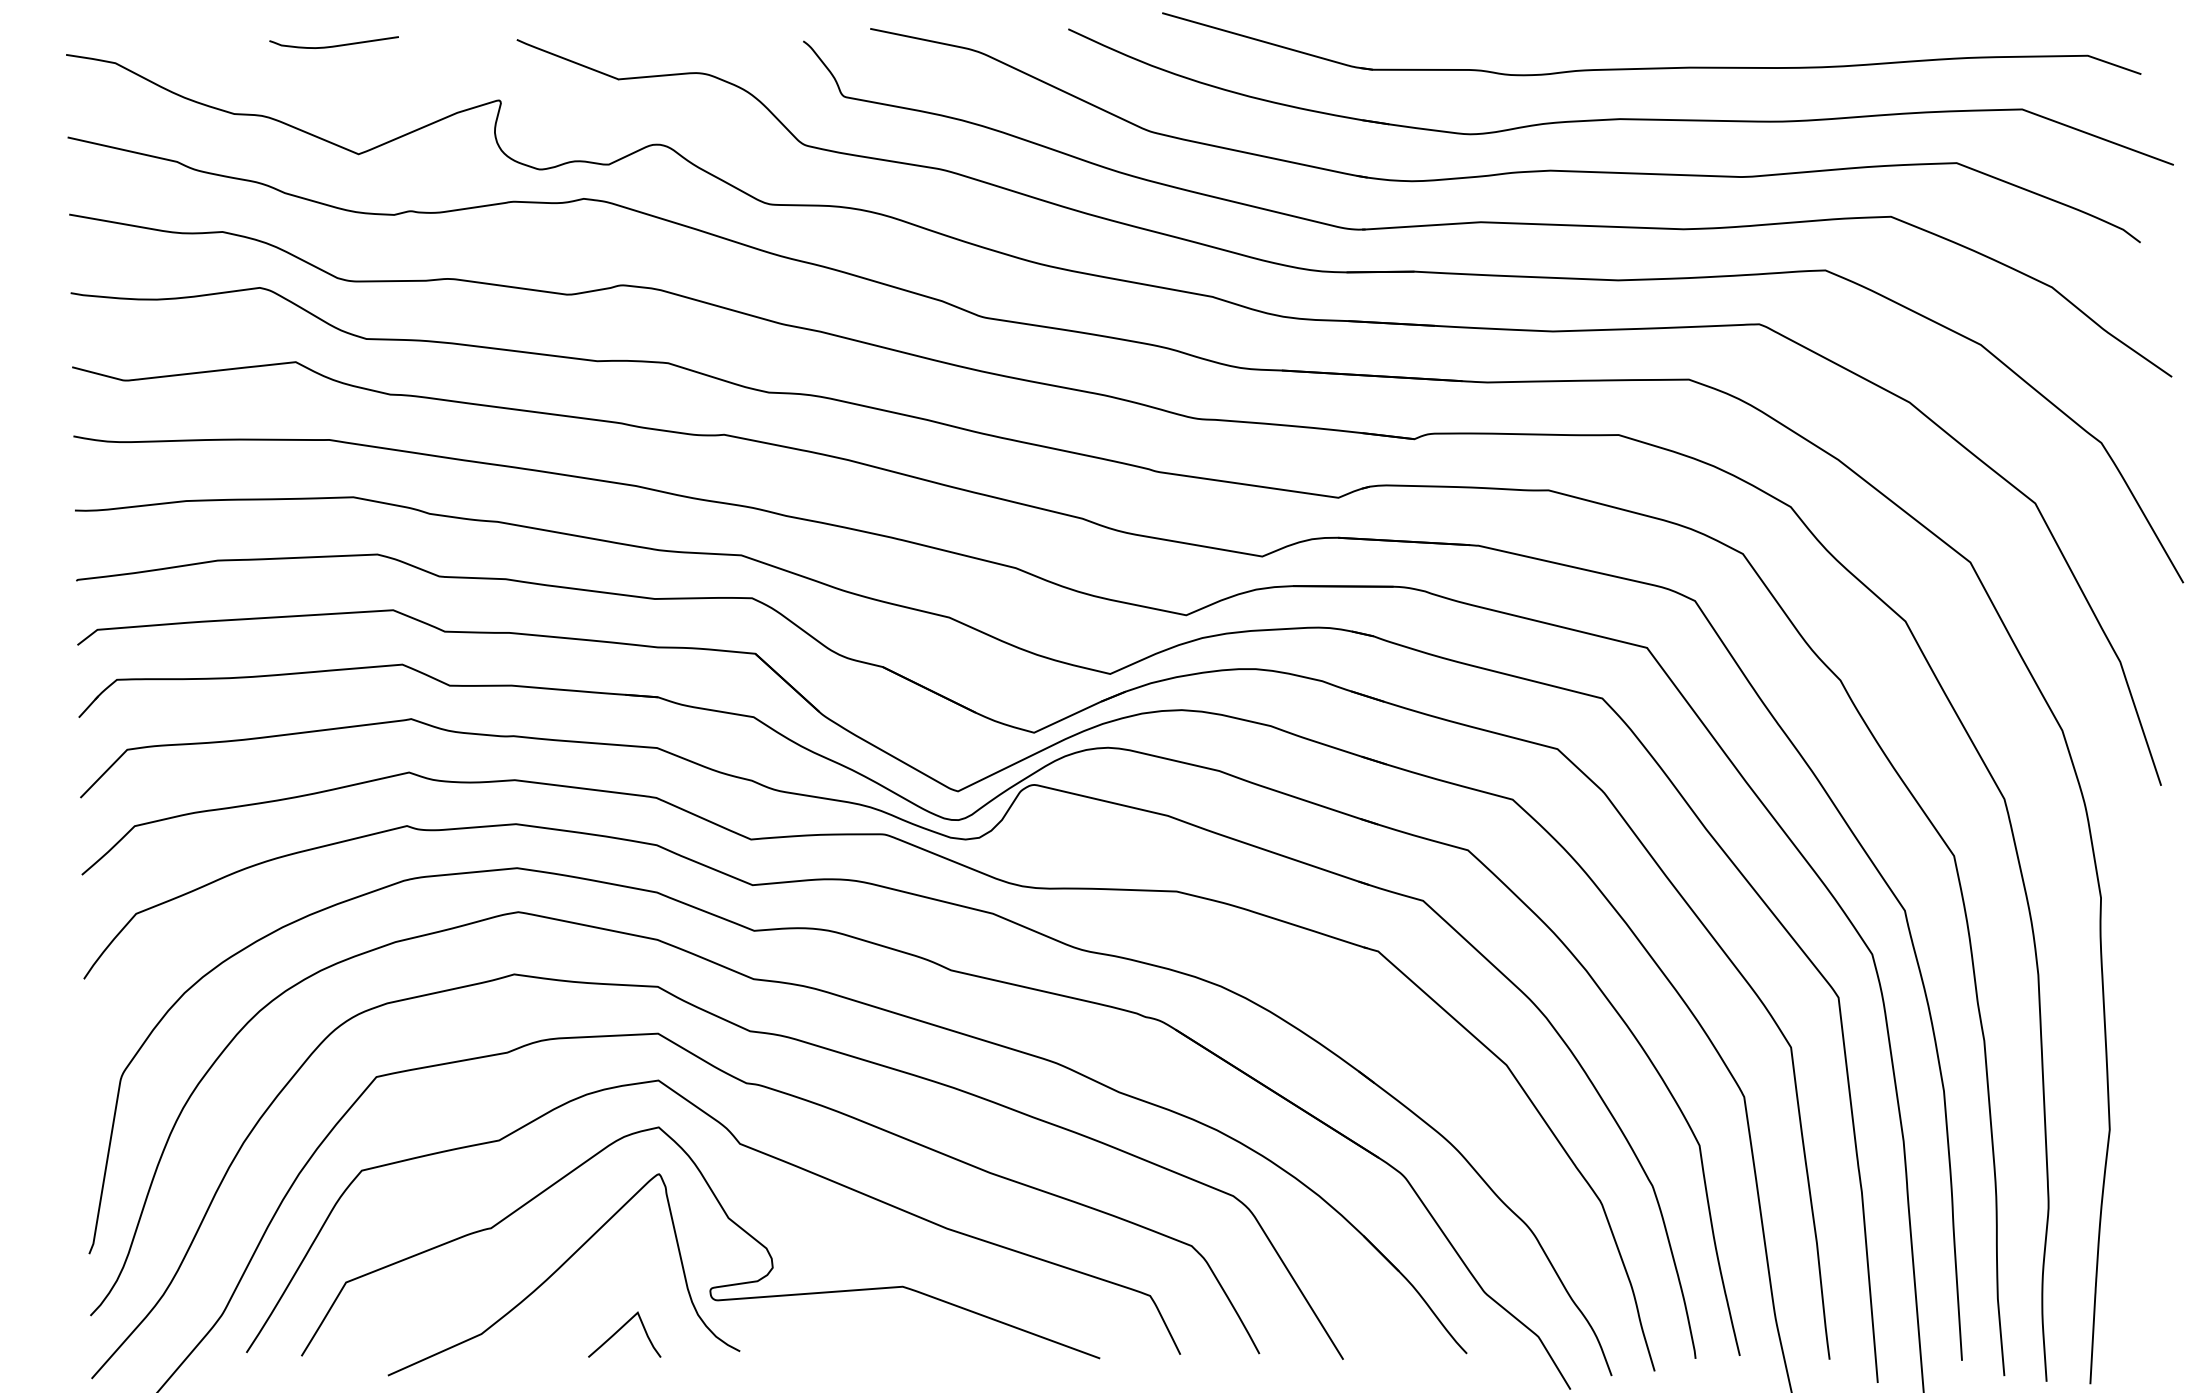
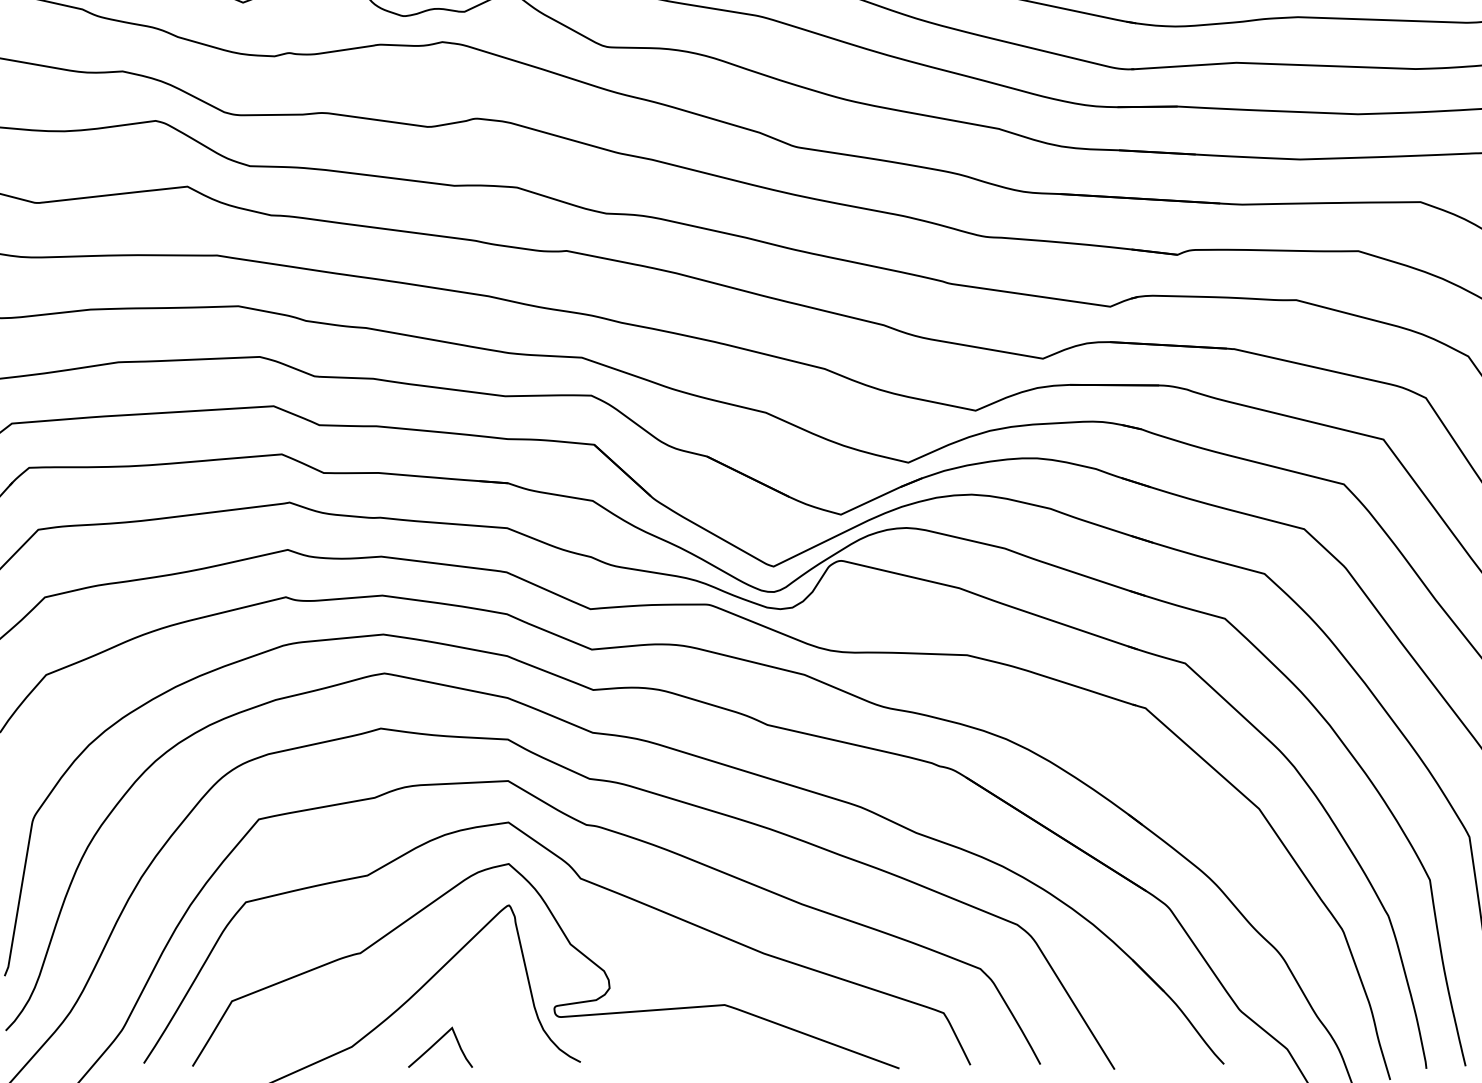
curve: (621, 1329) -> (437, 1042), moved

